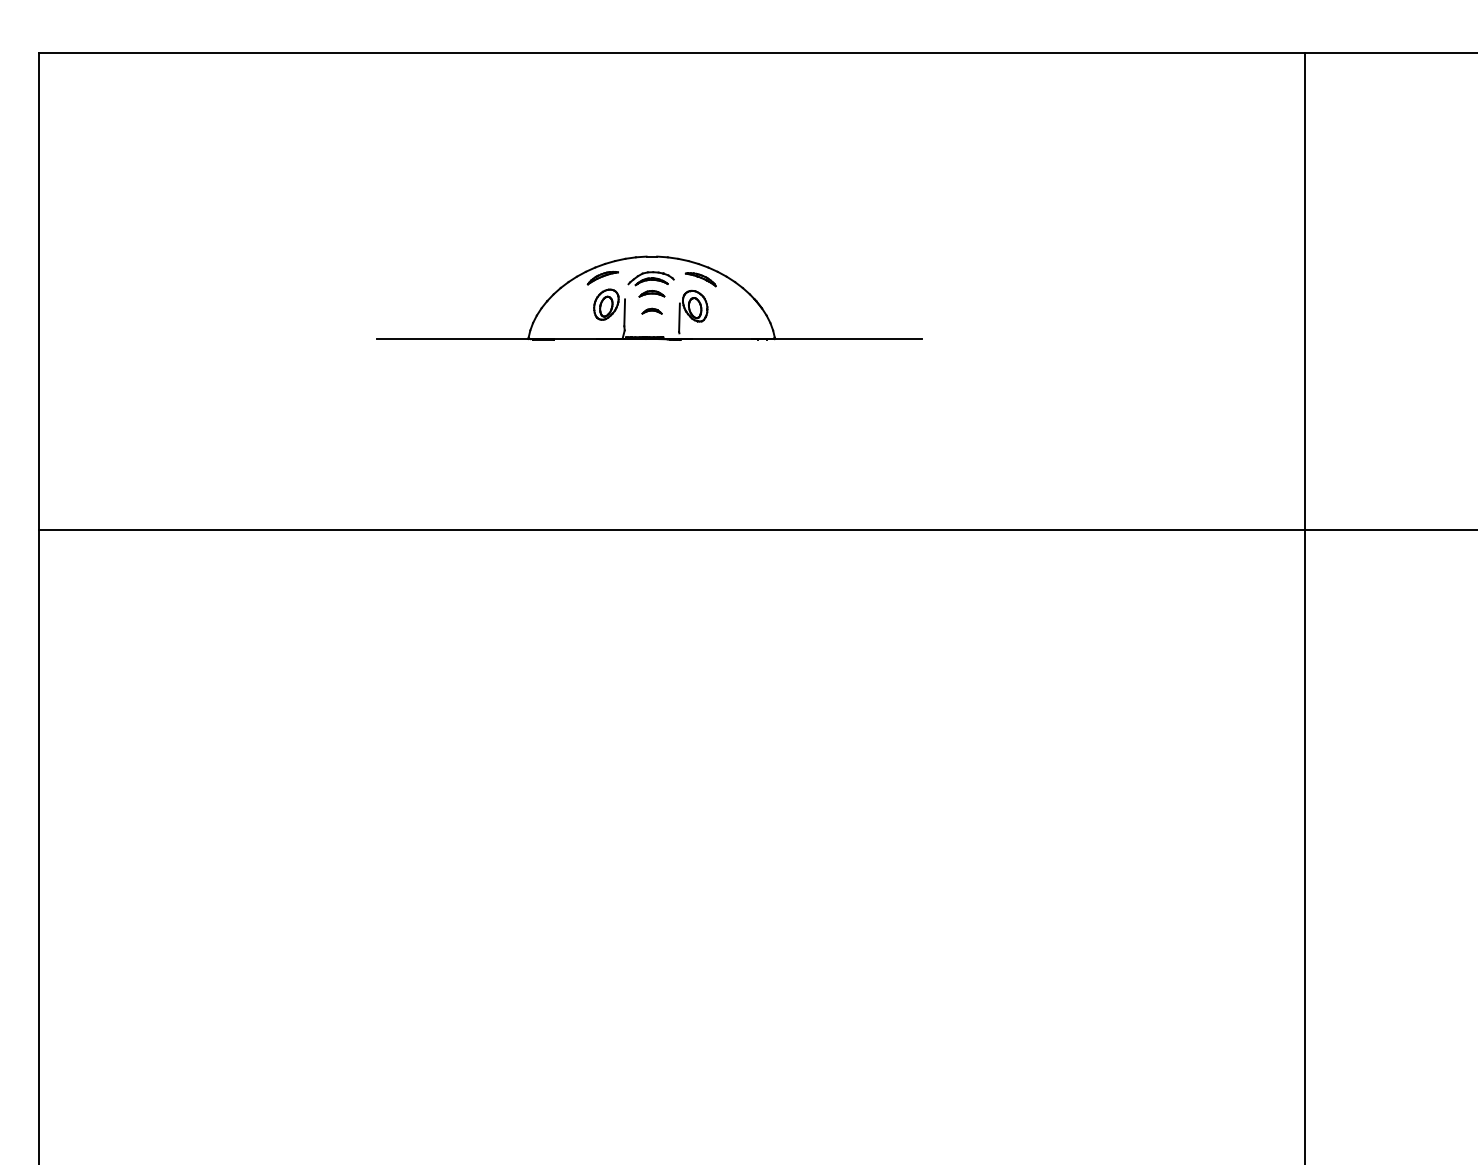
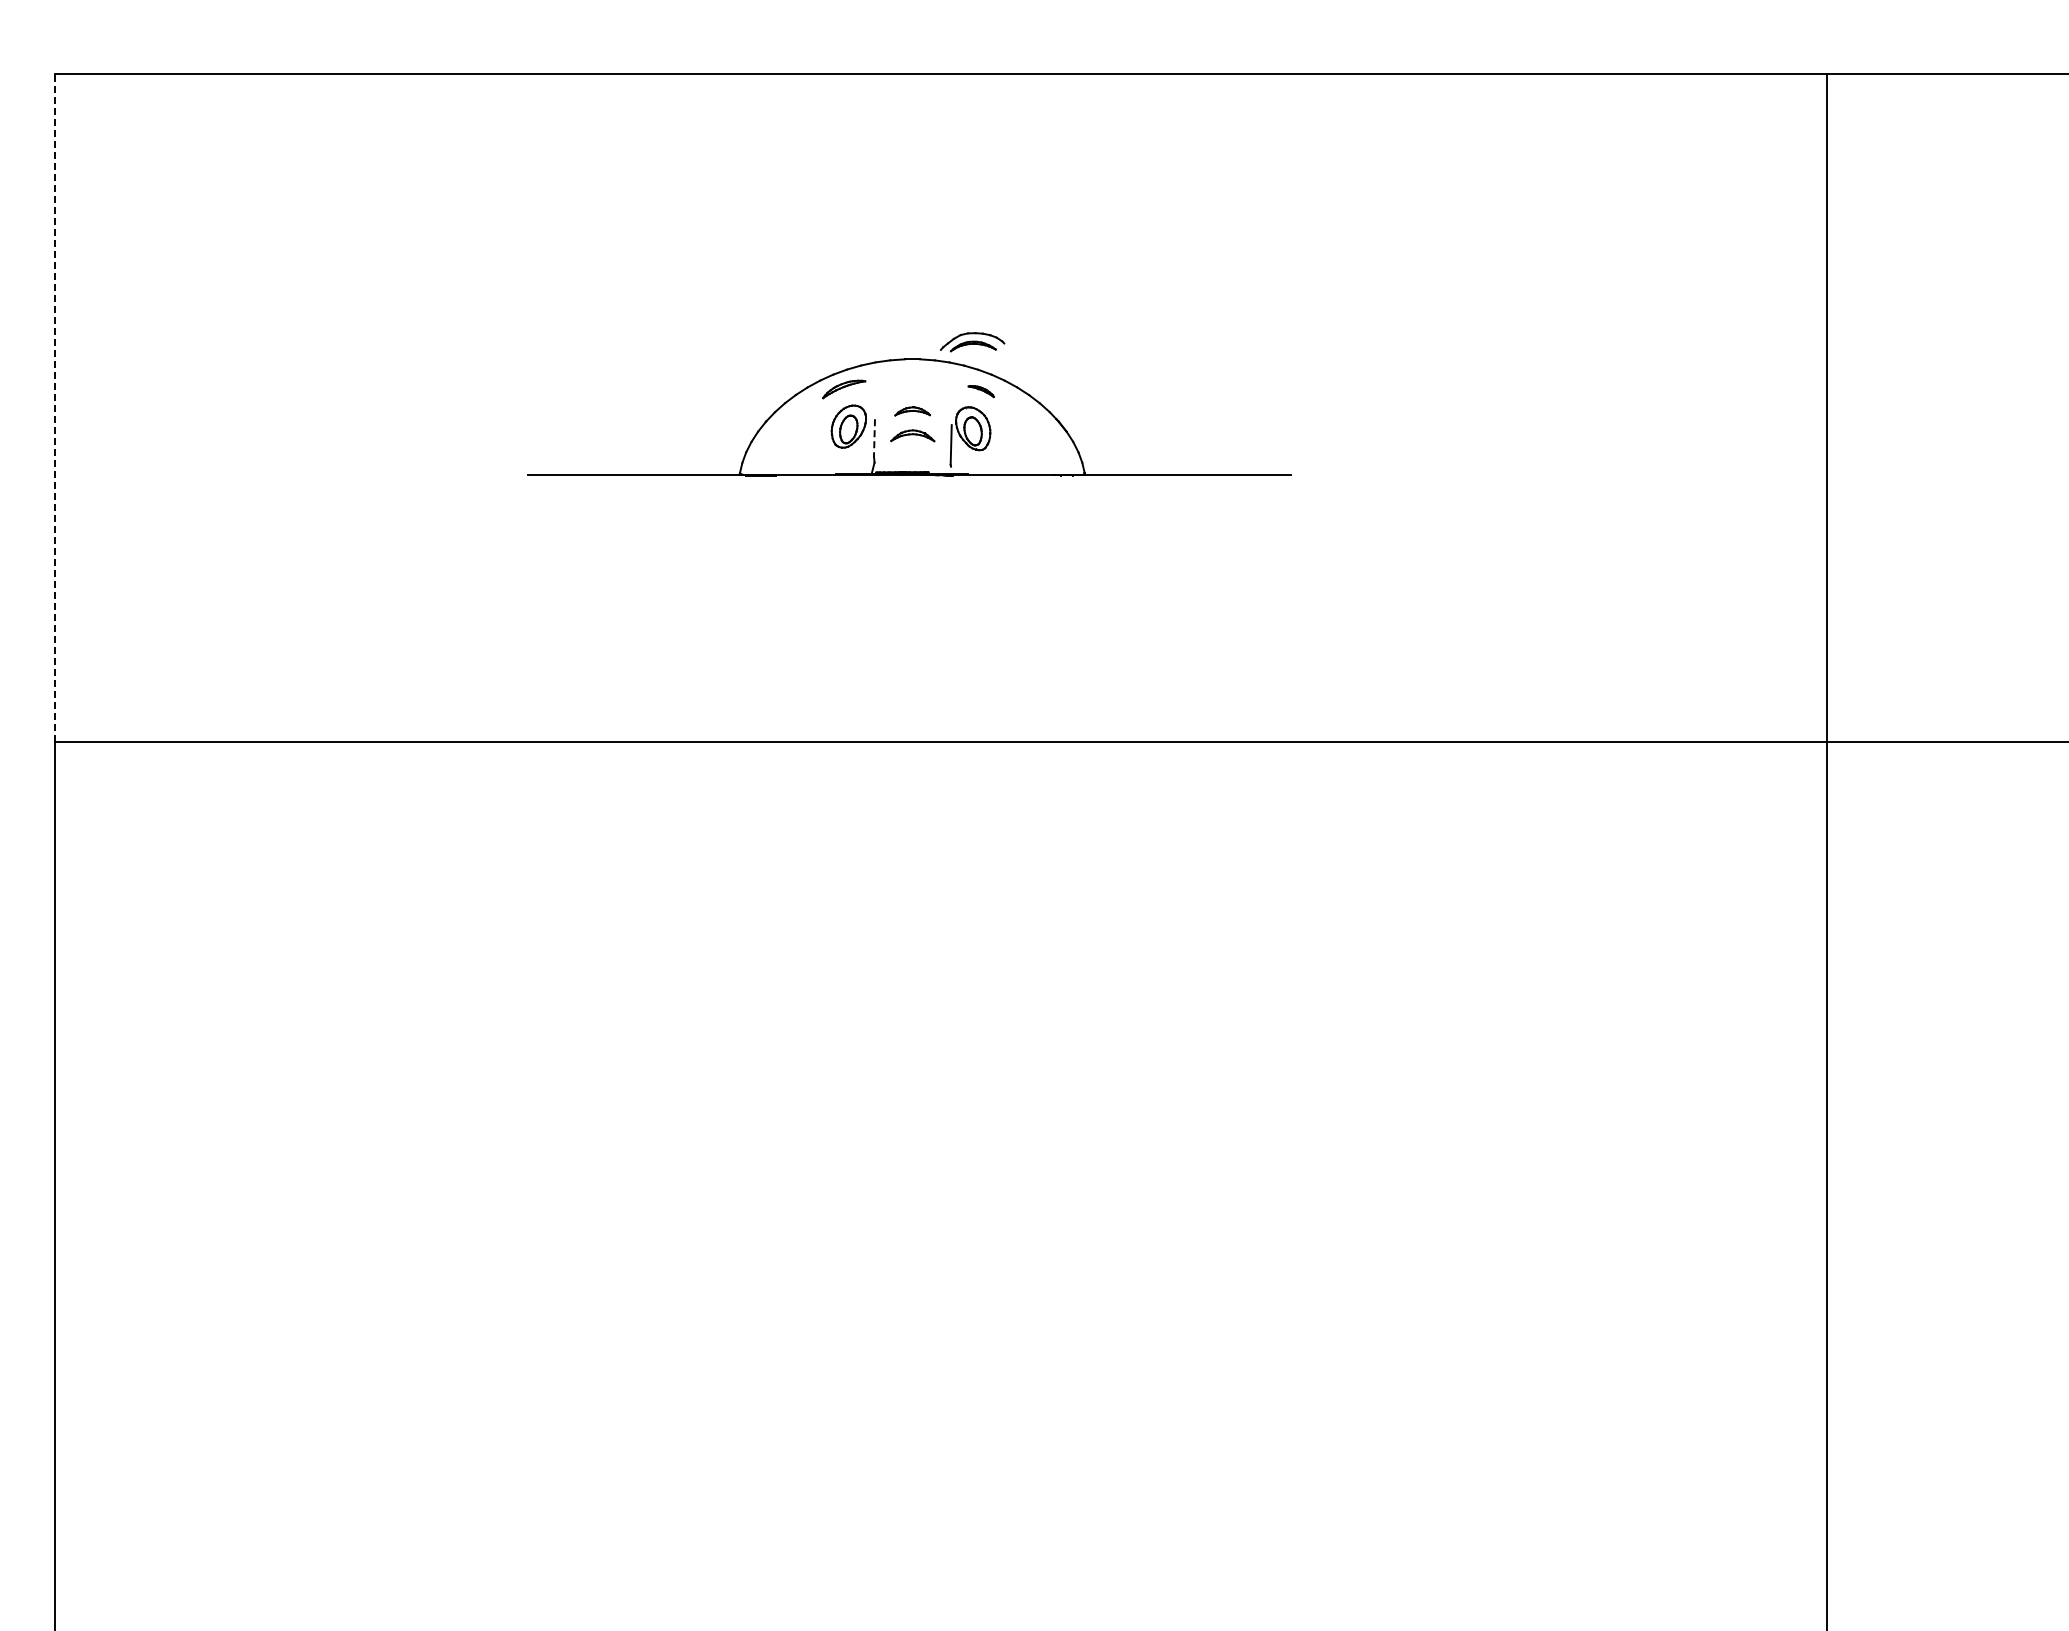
part: (651, 278) -> (972, 342), moved
part: (701, 279) -> (981, 391), size x0.6
line: (39, 291) -> (55, 407), solid -> dashed
part: (651, 311) -> (912, 435), size x1.6
line: (624, 313) -> (874, 438), solid -> dashed

